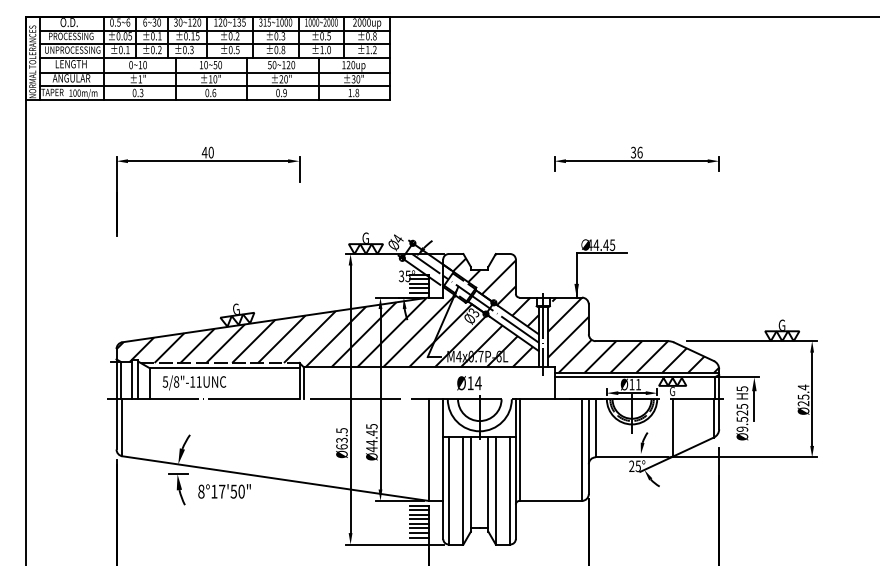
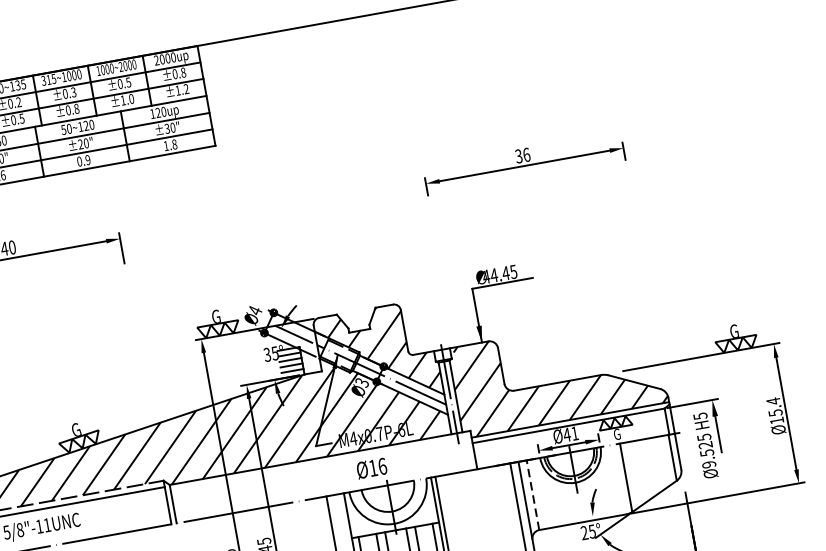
text: (477, 383) -> (381, 466), Ø14 -> Ø16
text: (631, 384) -> (566, 434), Ø11 -> Ø41
text: (803, 403) -> (776, 420), Ø25.4 -> Ø15.4
line: (595, 427) -> (532, 494), solid -> dashed

